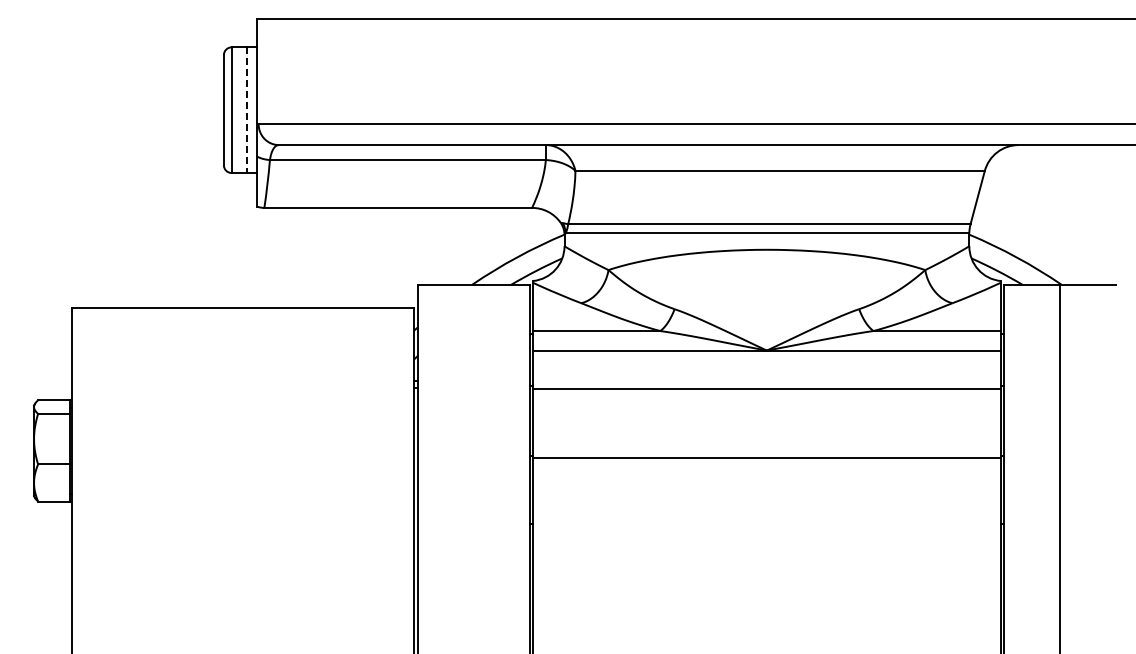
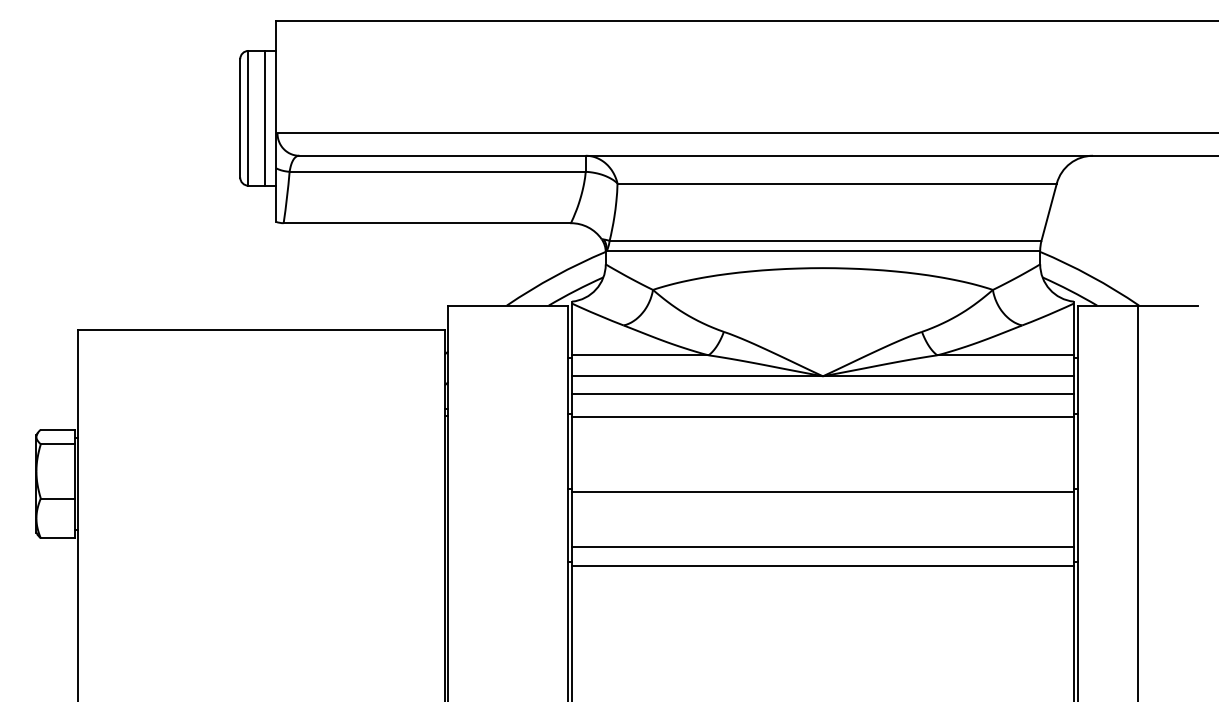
line: (246, 110) -> (264, 118), dashed -> solid
line: (766, 366) -> (822, 393), added
line: (766, 509) -> (822, 546), added
line: (766, 527) -> (822, 566), added

